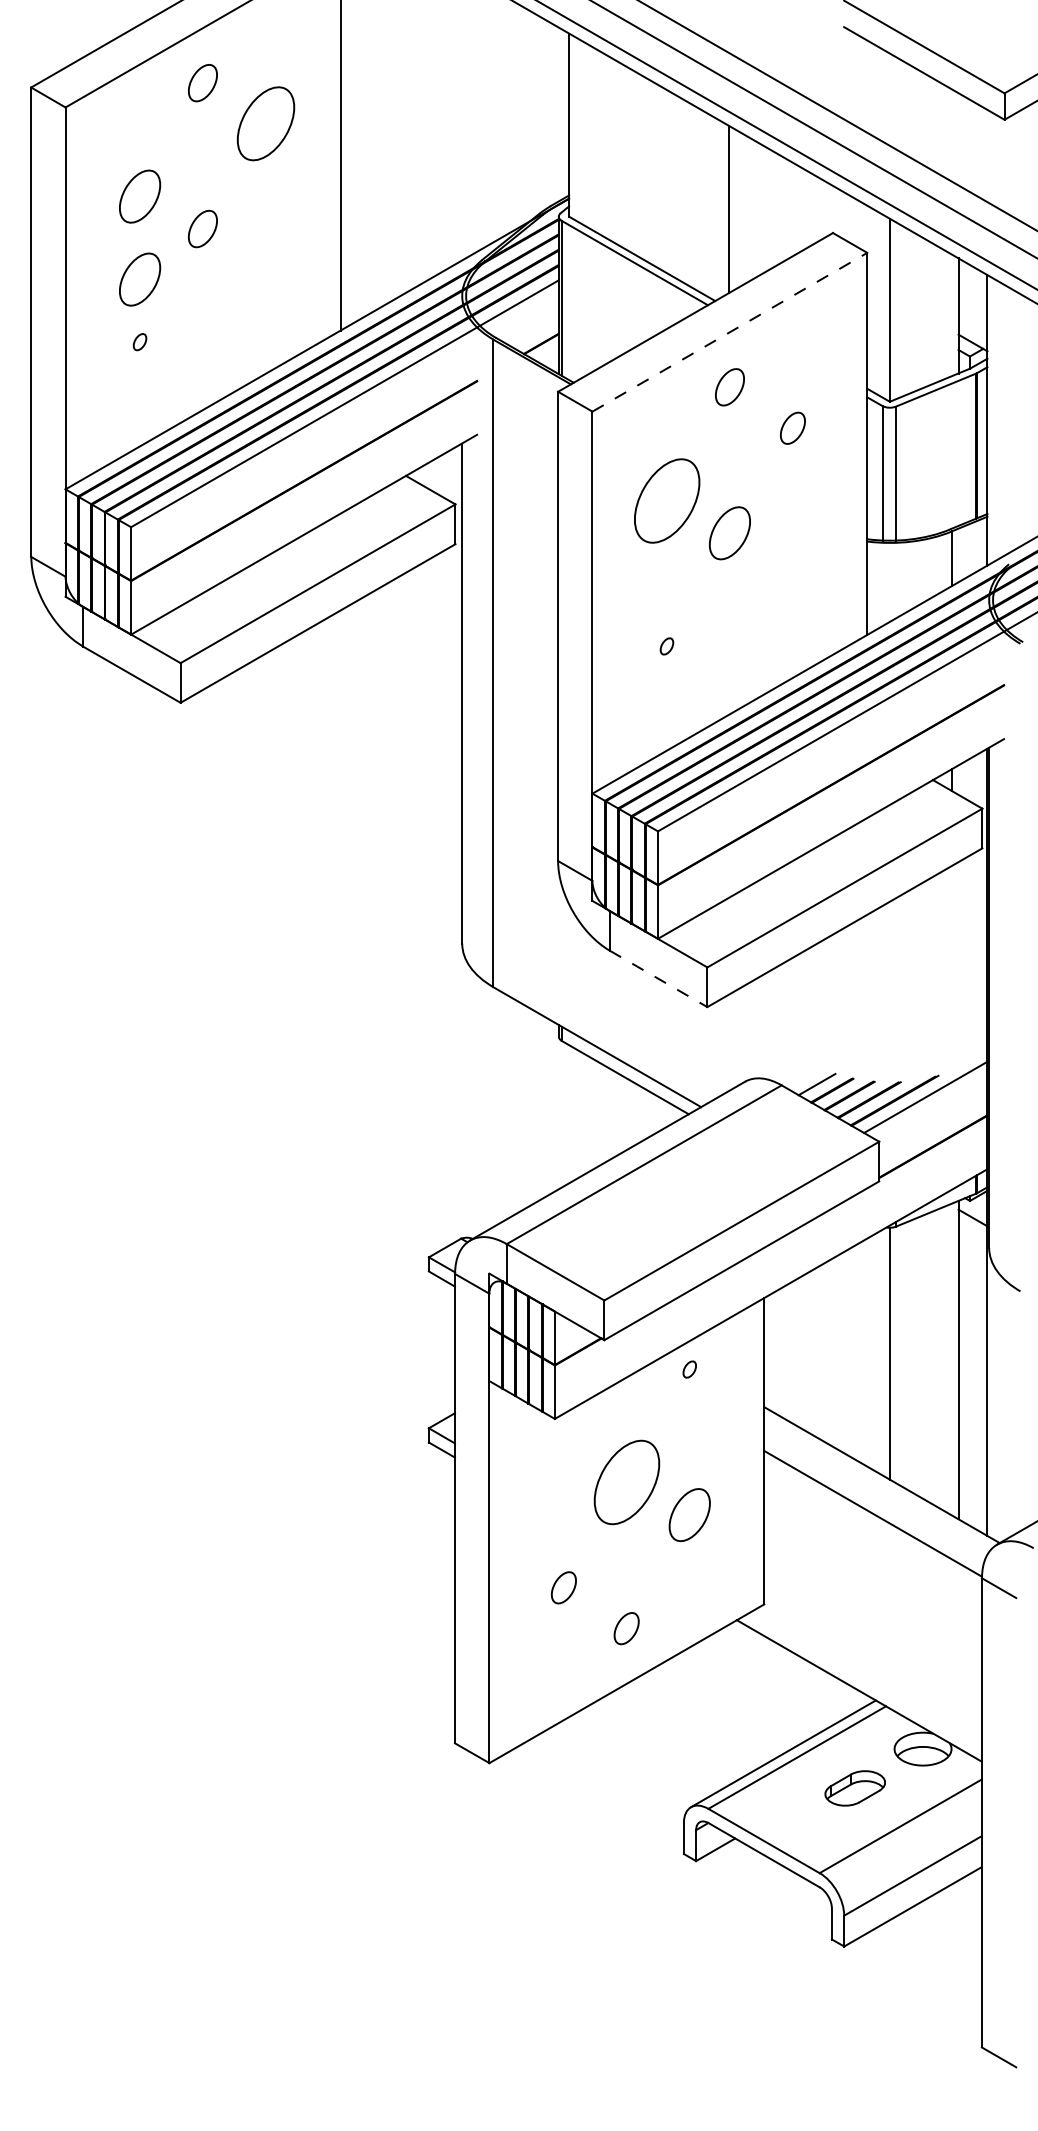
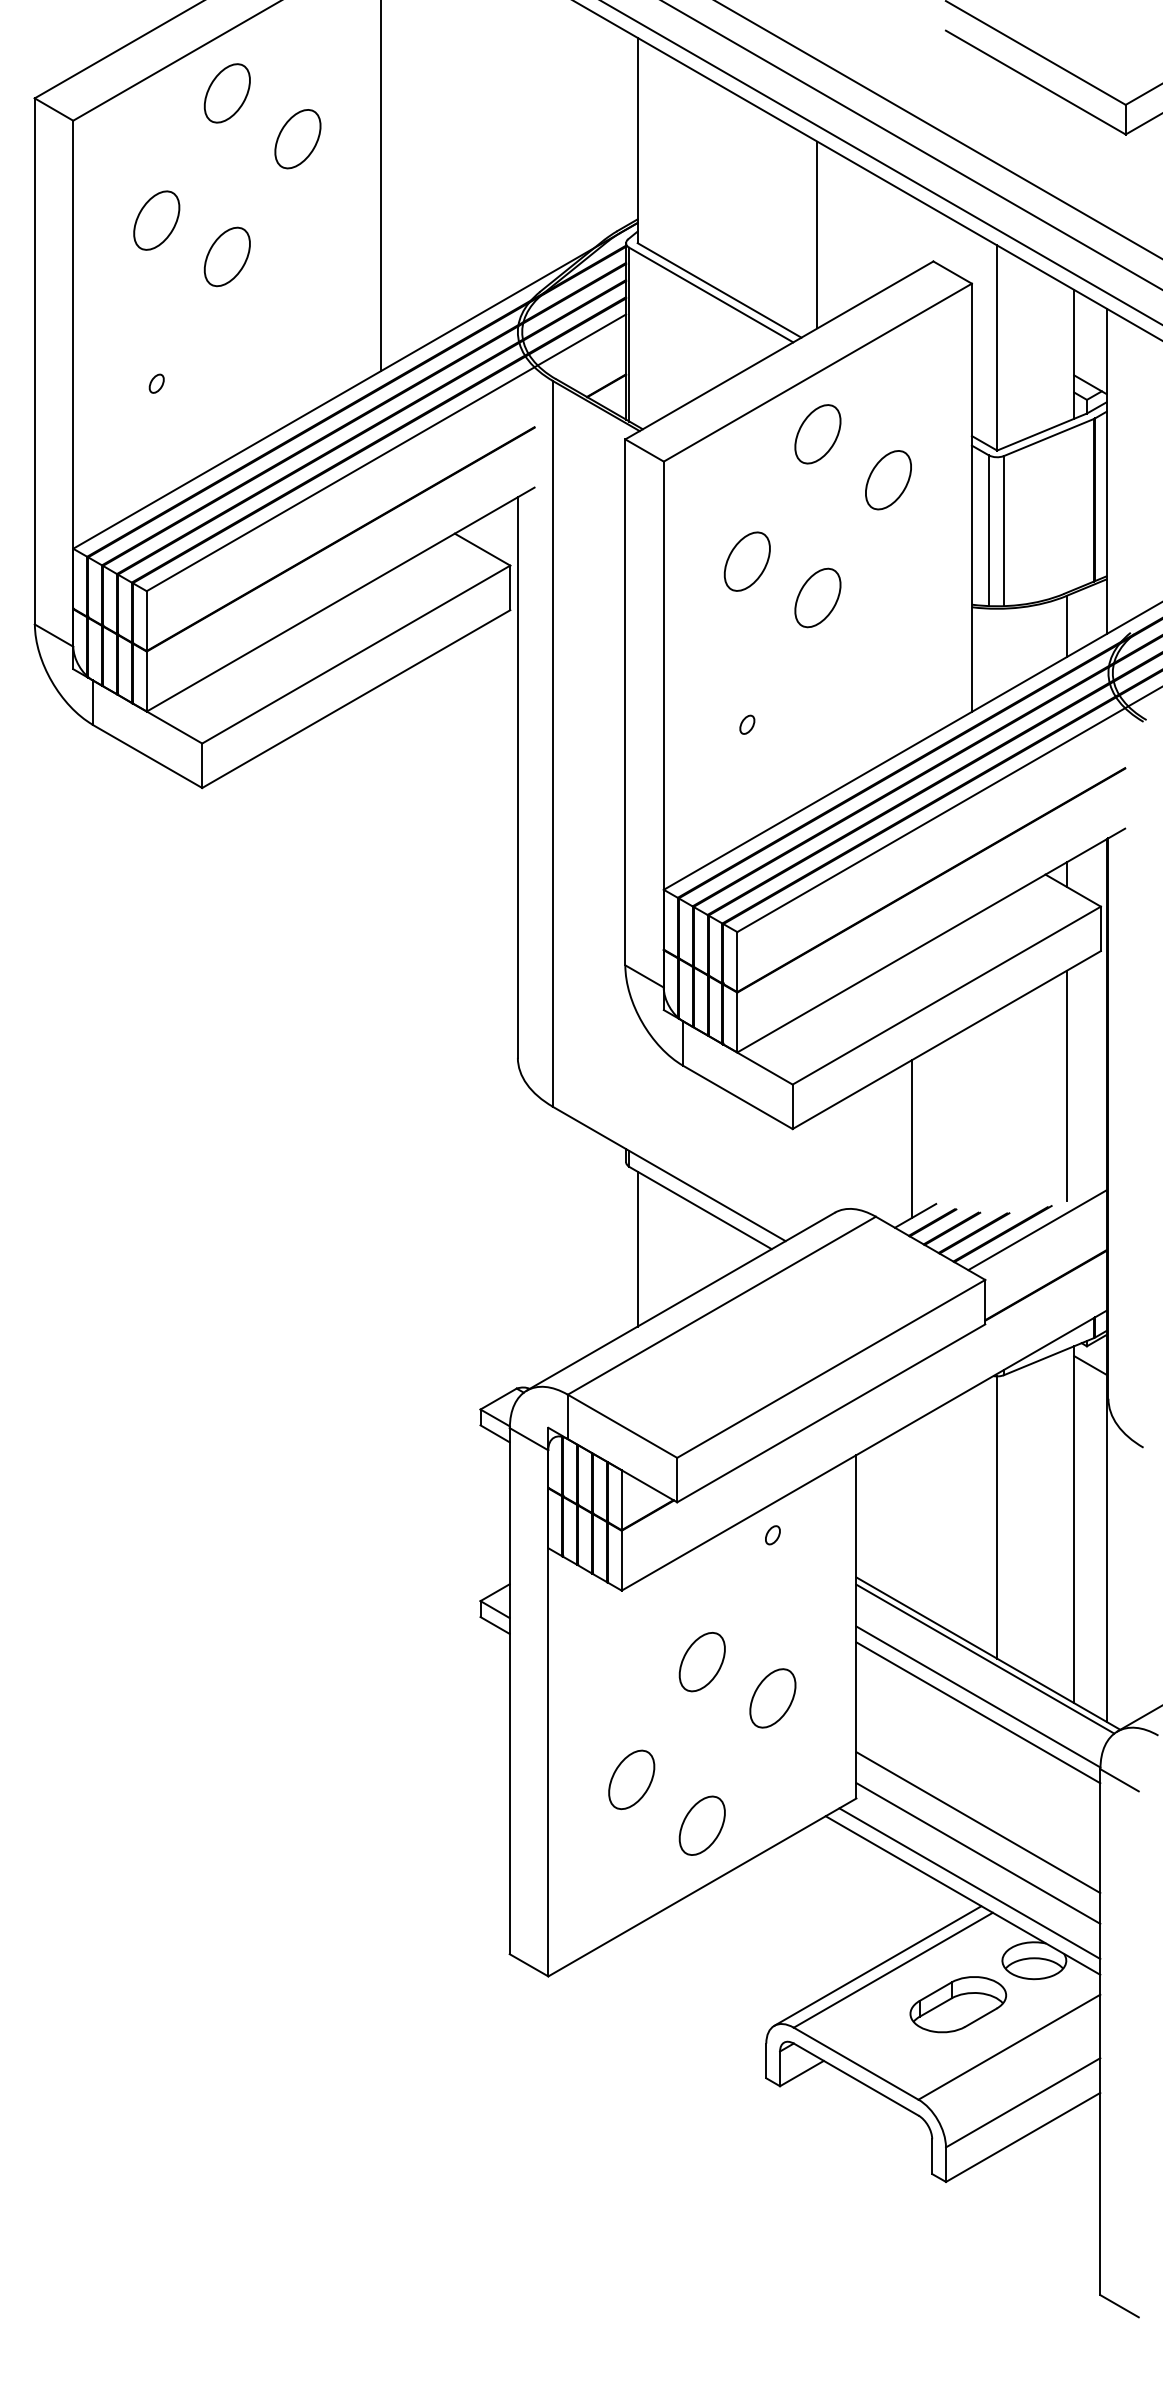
part: (202, 83) -> (226, 93), size x1.43
part: (265, 124) -> (297, 139), size x0.71
part: (202, 228) -> (226, 256), size x1.43
part: (139, 279) -> (156, 313), removed
line: (729, 332) -> (817, 372), dashed -> solid
part: (729, 387) -> (817, 434), size x1.43
part: (792, 428) -> (888, 480), size x1.67
part: (666, 500) -> (746, 561), size x0.62
line: (951, 968) -> (1066, 1085), added
line: (659, 978) -> (738, 1097), dashed -> solid
line: (814, 1015) -> (912, 1138), added
line: (568, 1113) -> (637, 1248), added
line: (879, 1479) -> (985, 1658), added
part: (626, 1483) -> (701, 1662), size x0.62
line: (873, 1527) -> (978, 1712), added
part: (563, 1587) -> (631, 1779), size x1.67
line: (873, 1625) -> (978, 1822), added
part: (626, 1628) -> (701, 1825), size x1.67
line: (873, 1653) -> (978, 1853), added
line: (865, 1680) -> (969, 1883), added
part: (855, 1788) -> (958, 2004), size x1.43

